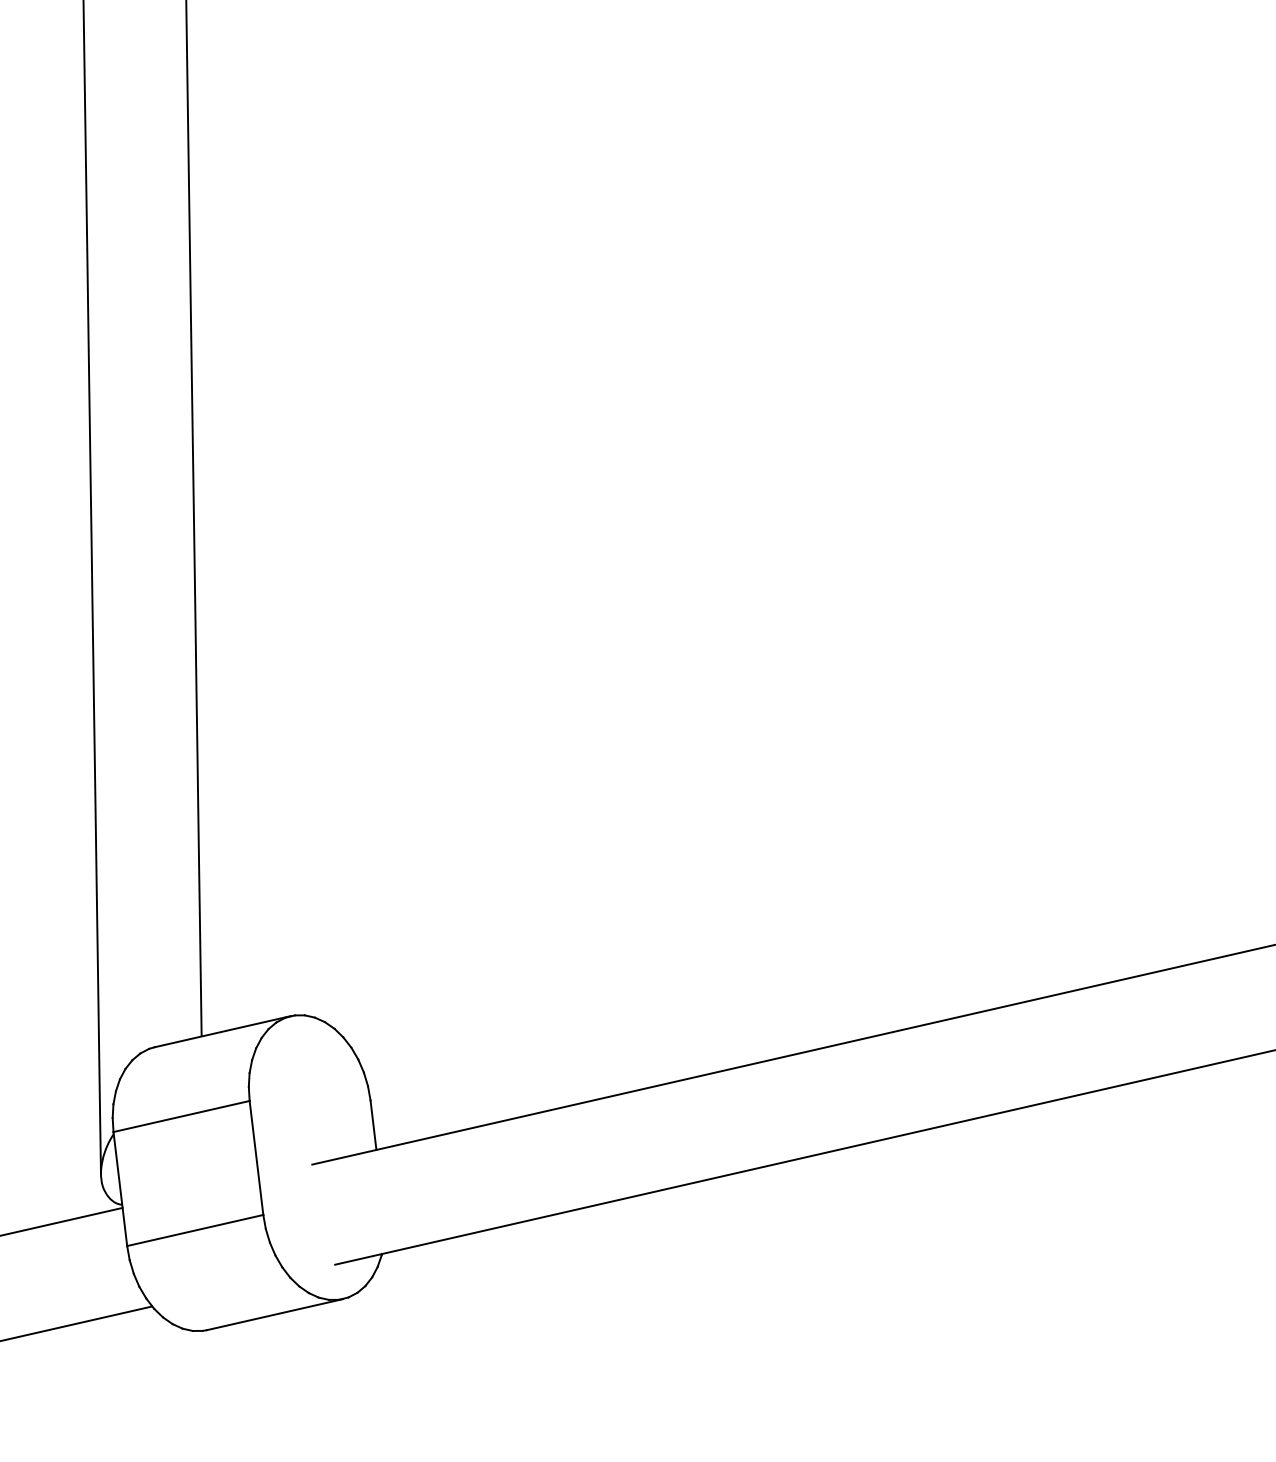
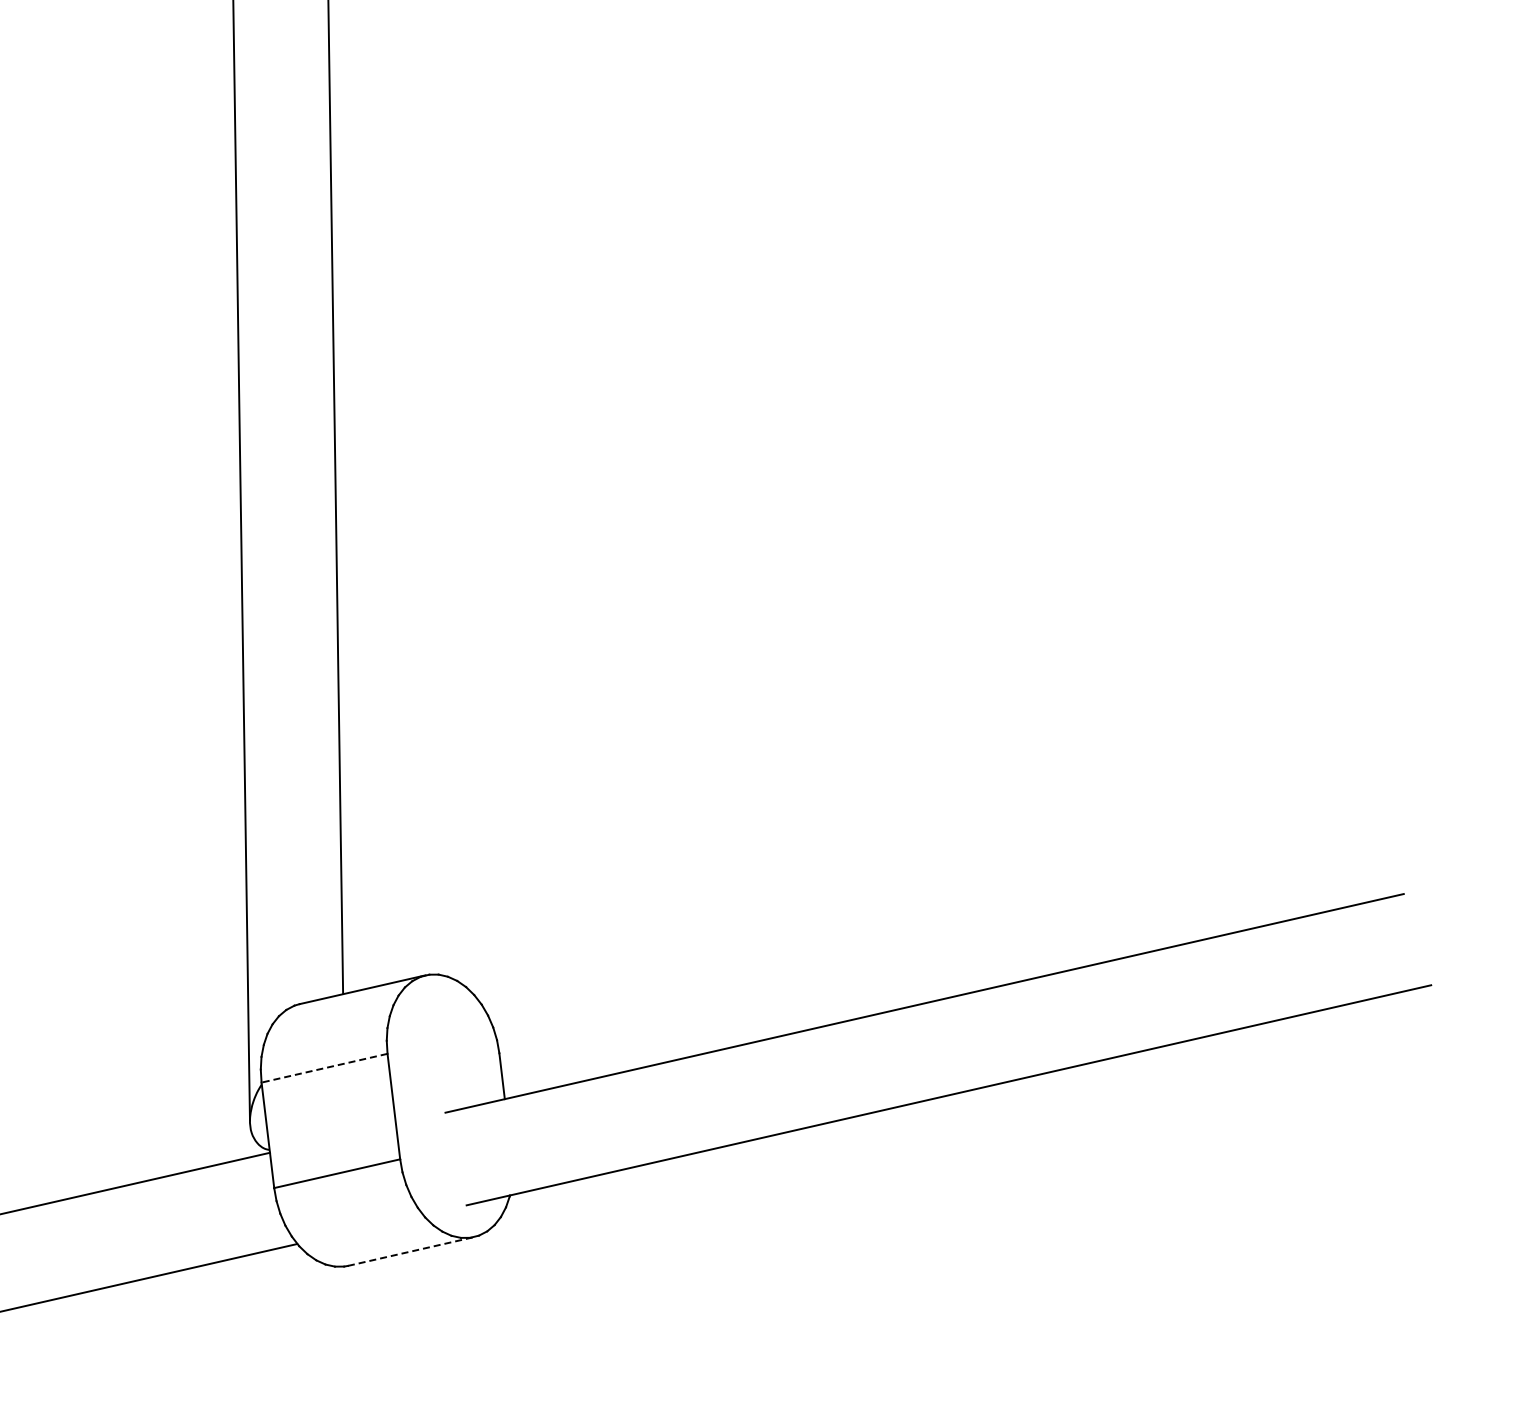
line: (181, 1116) -> (324, 1068), solid -> dashed
line: (274, 1314) -> (410, 1251), solid -> dashed

